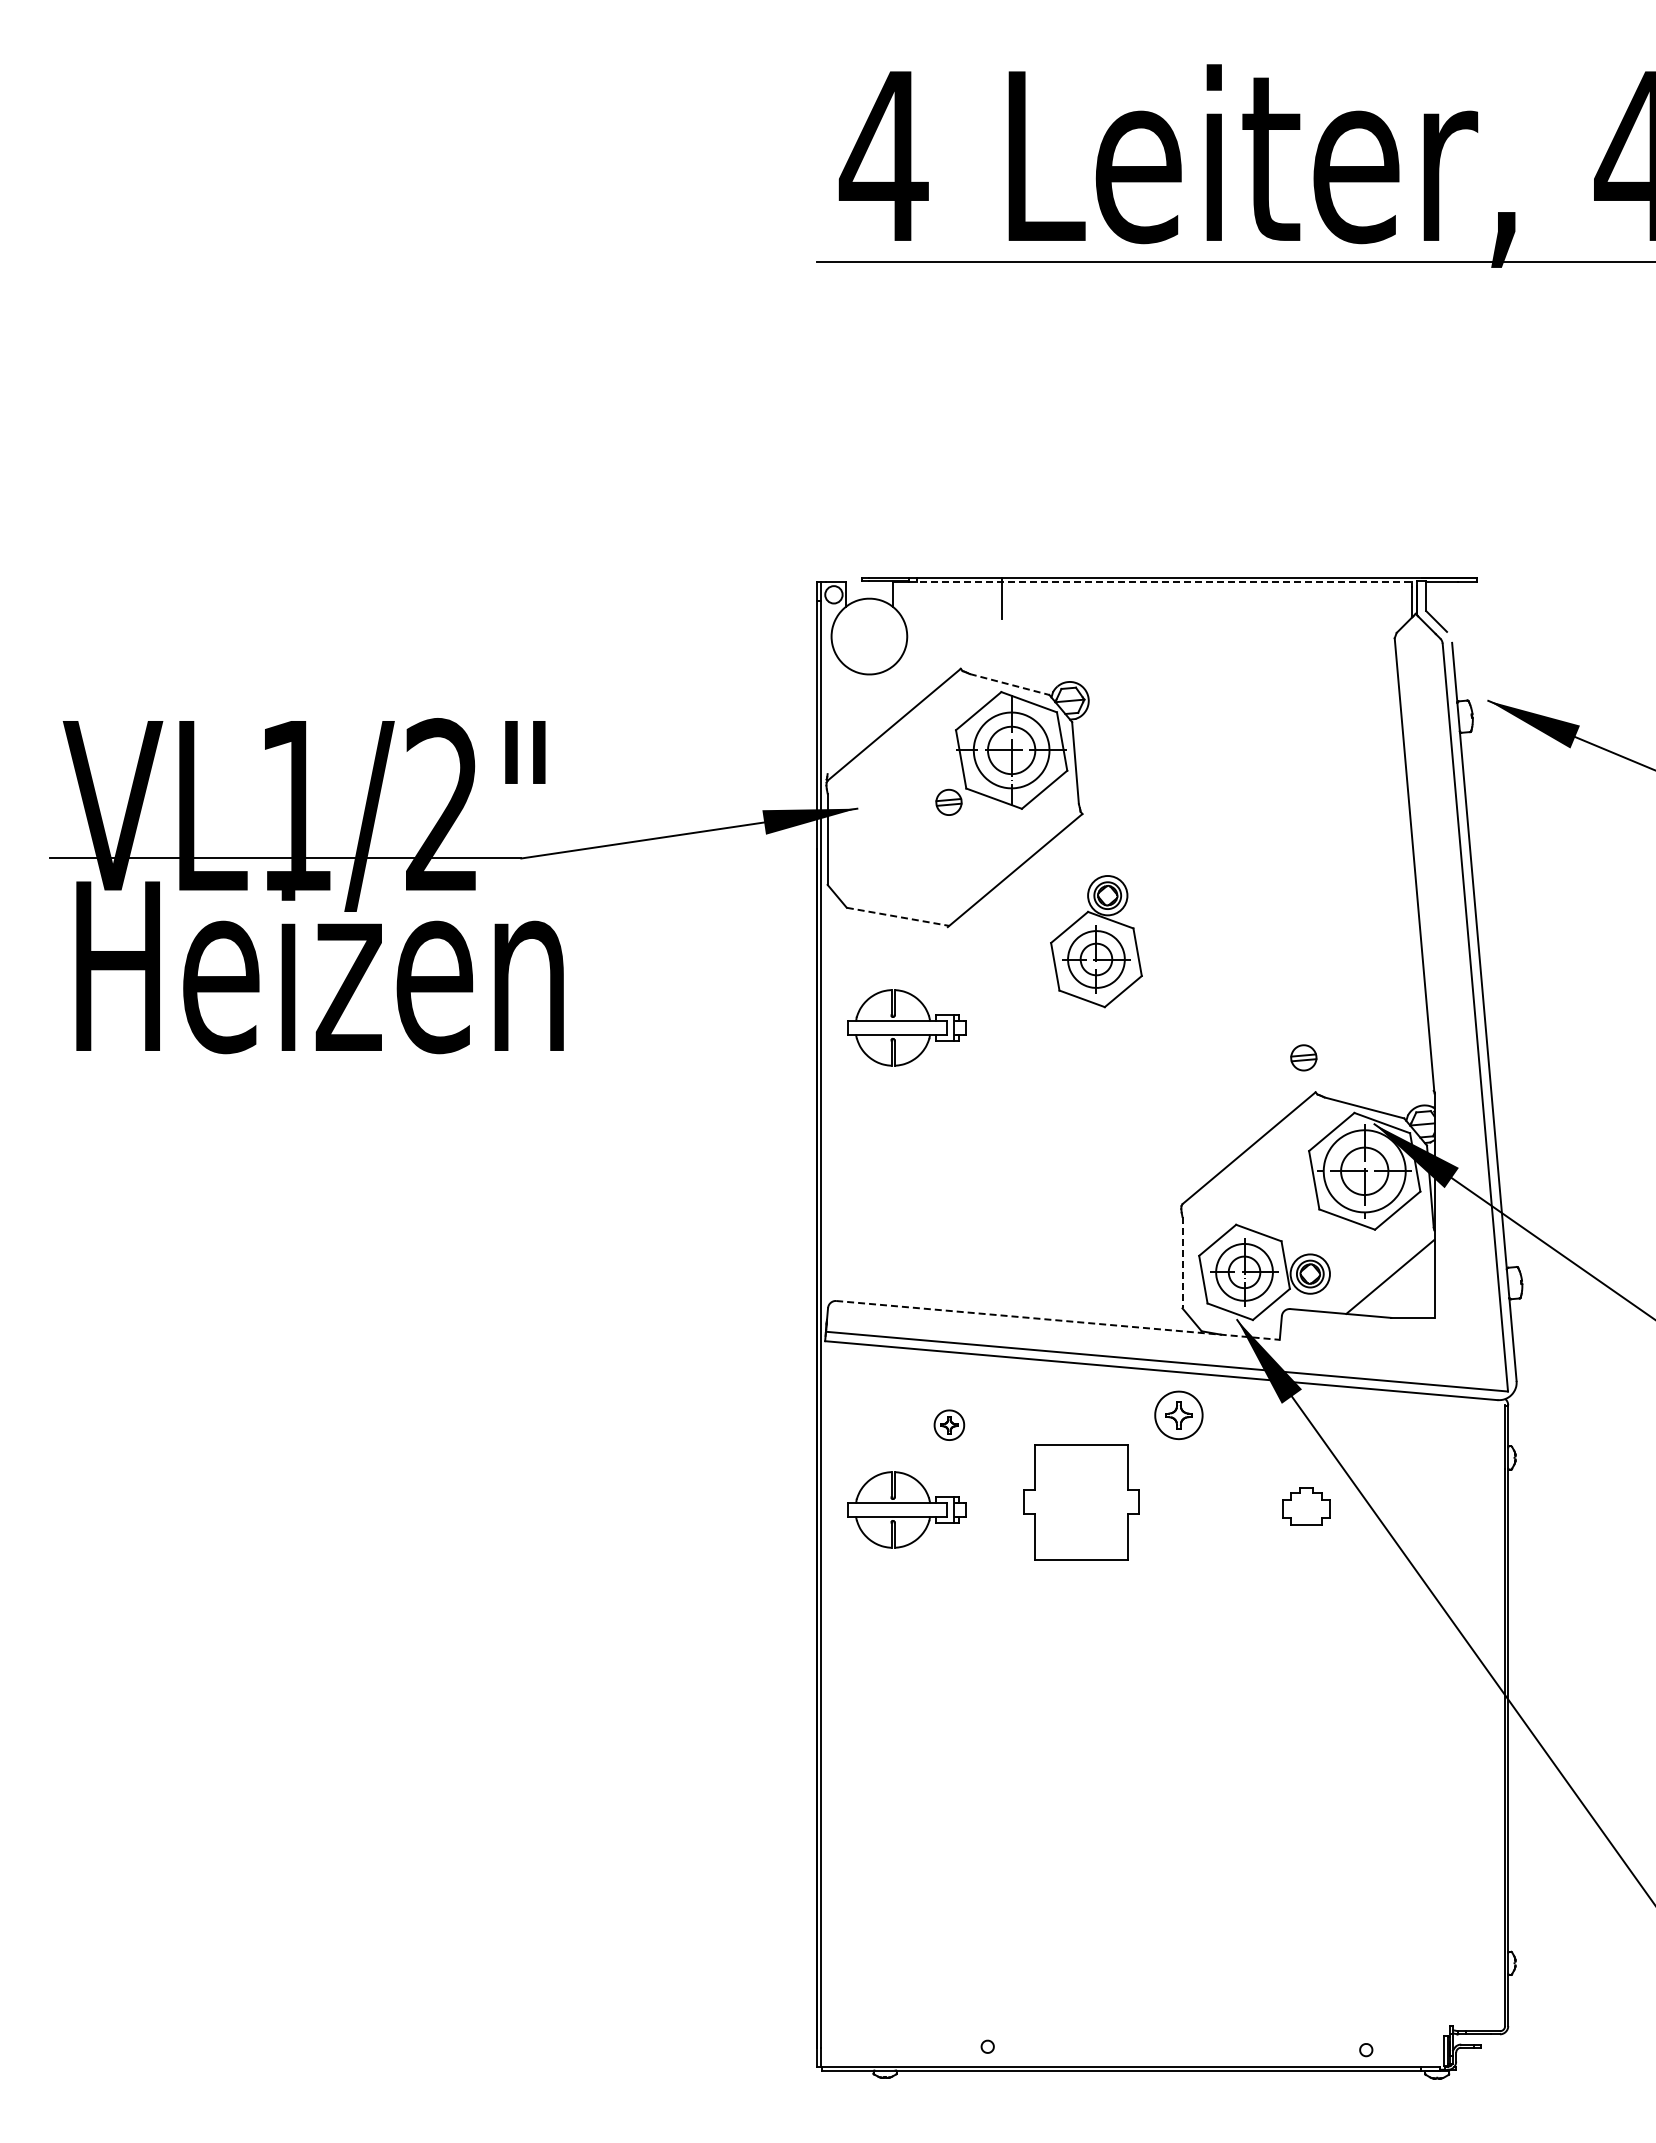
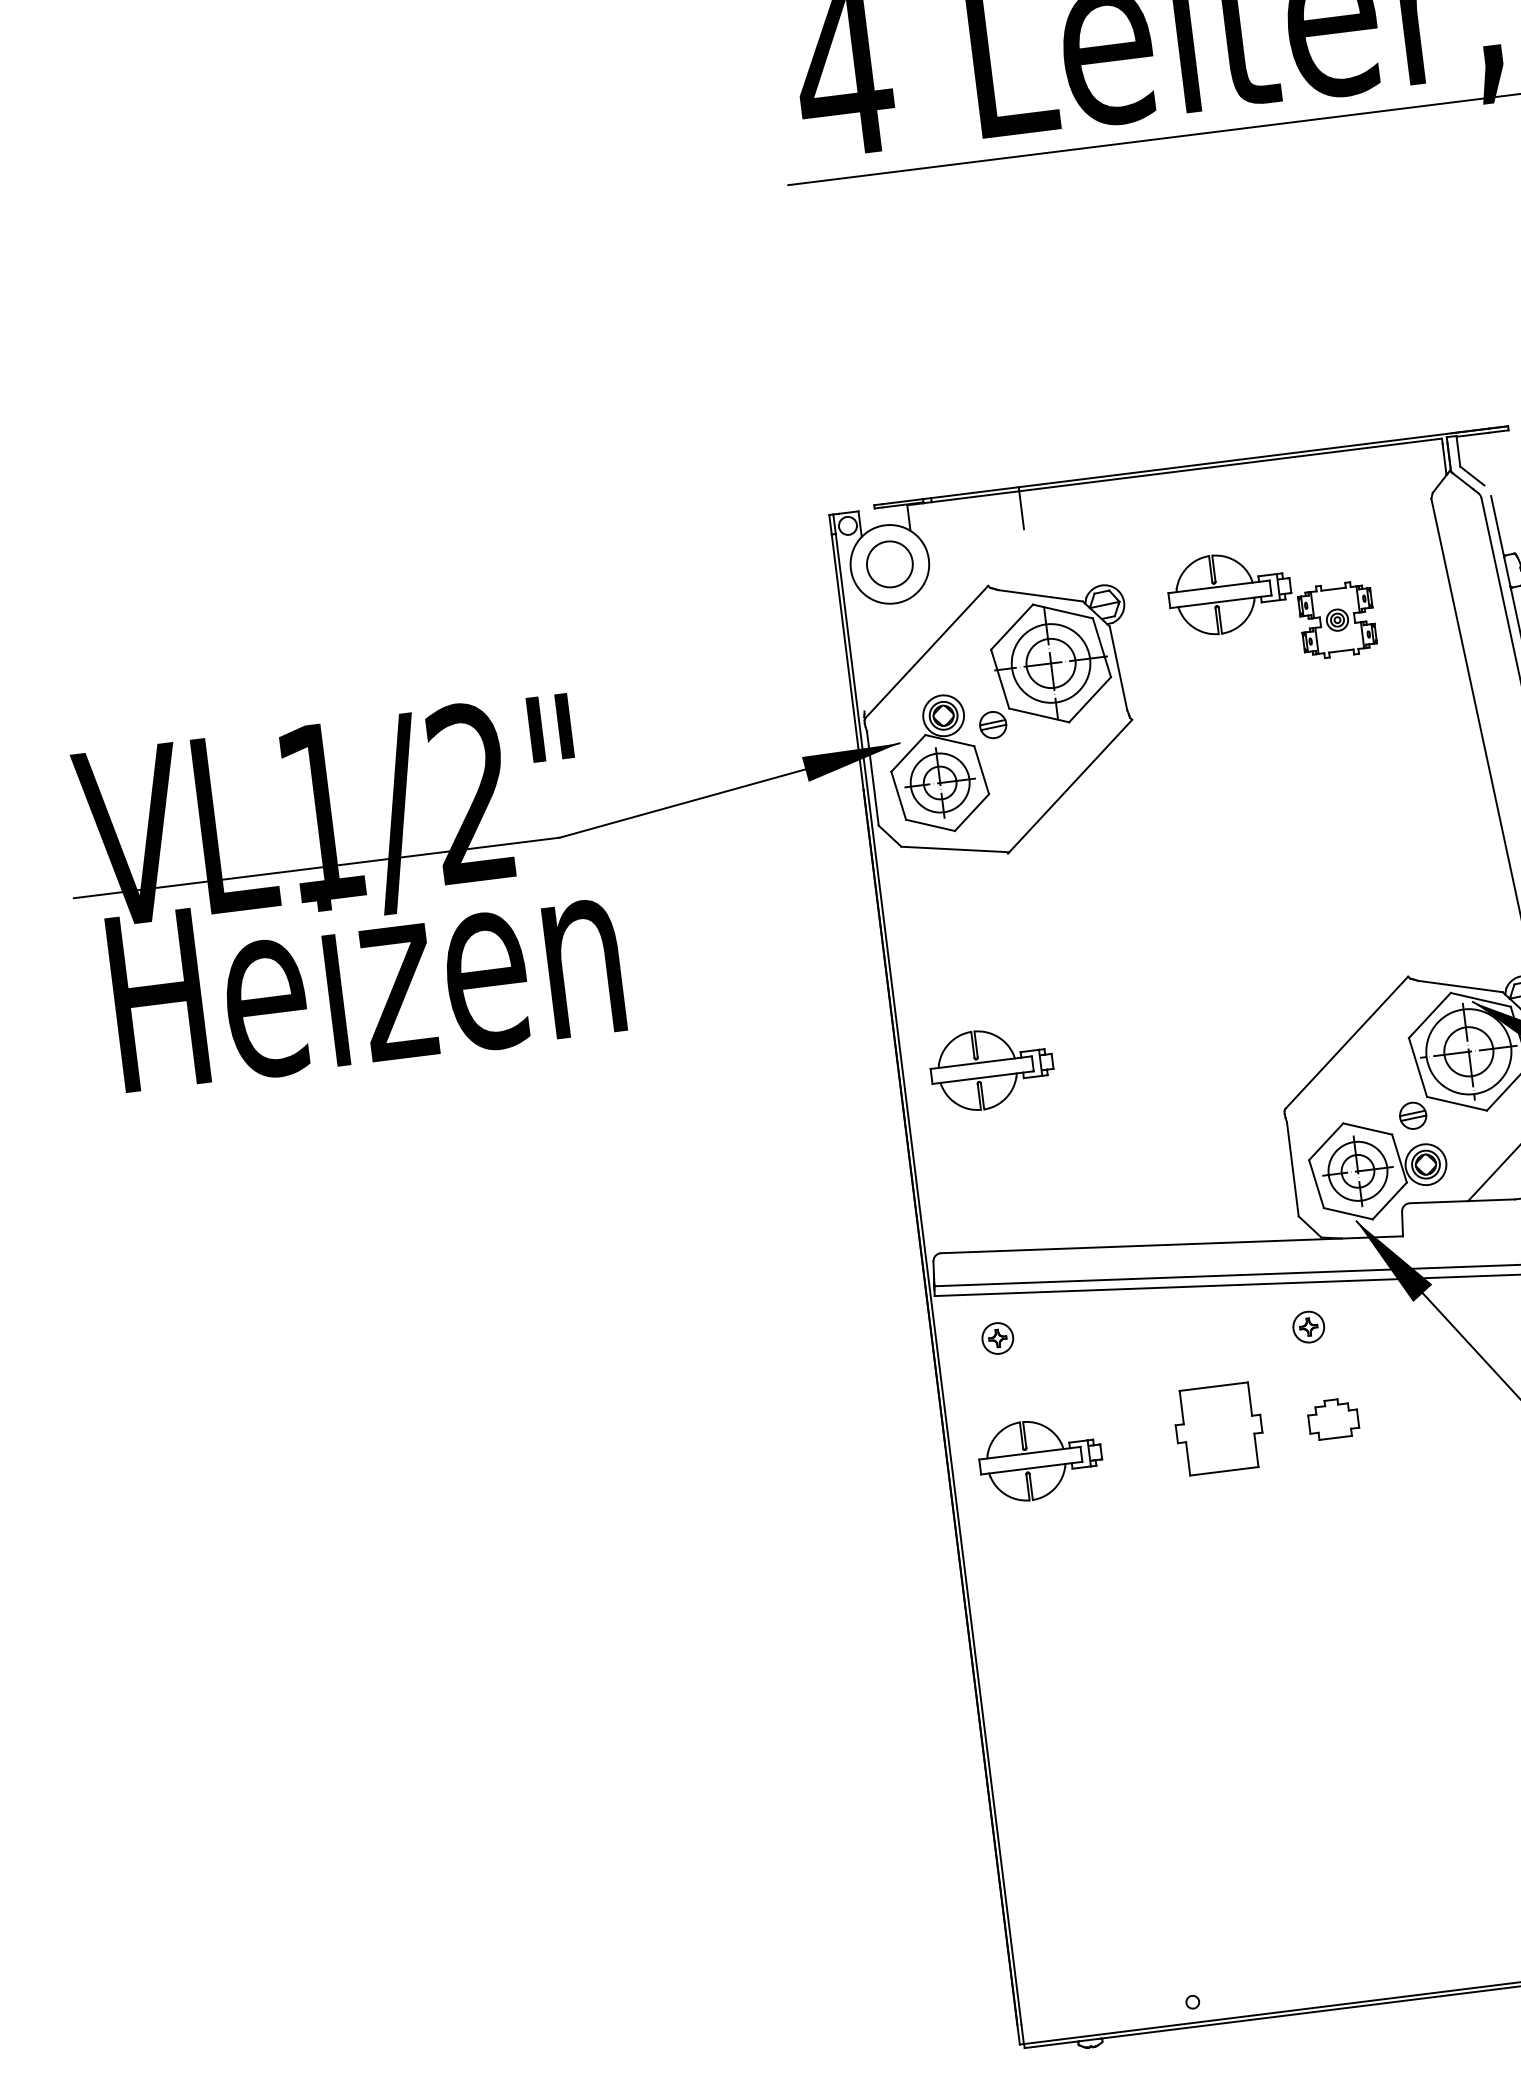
line: (1159, 582) -> (1181, 471), dashed -> solid
part: (869, 636) -> (889, 564), added
line: (1010, 684) -> (1041, 595), dashed -> solid
part: (1228, 721) -> (1270, 605), added
line: (898, 916) -> (955, 849), dashed -> solid
part: (1096, 941) -> (937, 764), moved
part: (906, 1027) -> (991, 1068), moved
part: (1303, 1057) -> (1412, 1115), moved
line: (1182, 1262) -> (1292, 1169), dashed -> solid
line: (1057, 1320) -> (1171, 1244), dashed -> solid
part: (1178, 1415) -> (1308, 1327), size x0.62
part: (949, 1424) -> (997, 1337), moved
part: (1080, 1501) -> (1218, 1428), size x0.71
part: (1306, 1506) -> (1333, 1419), moved

